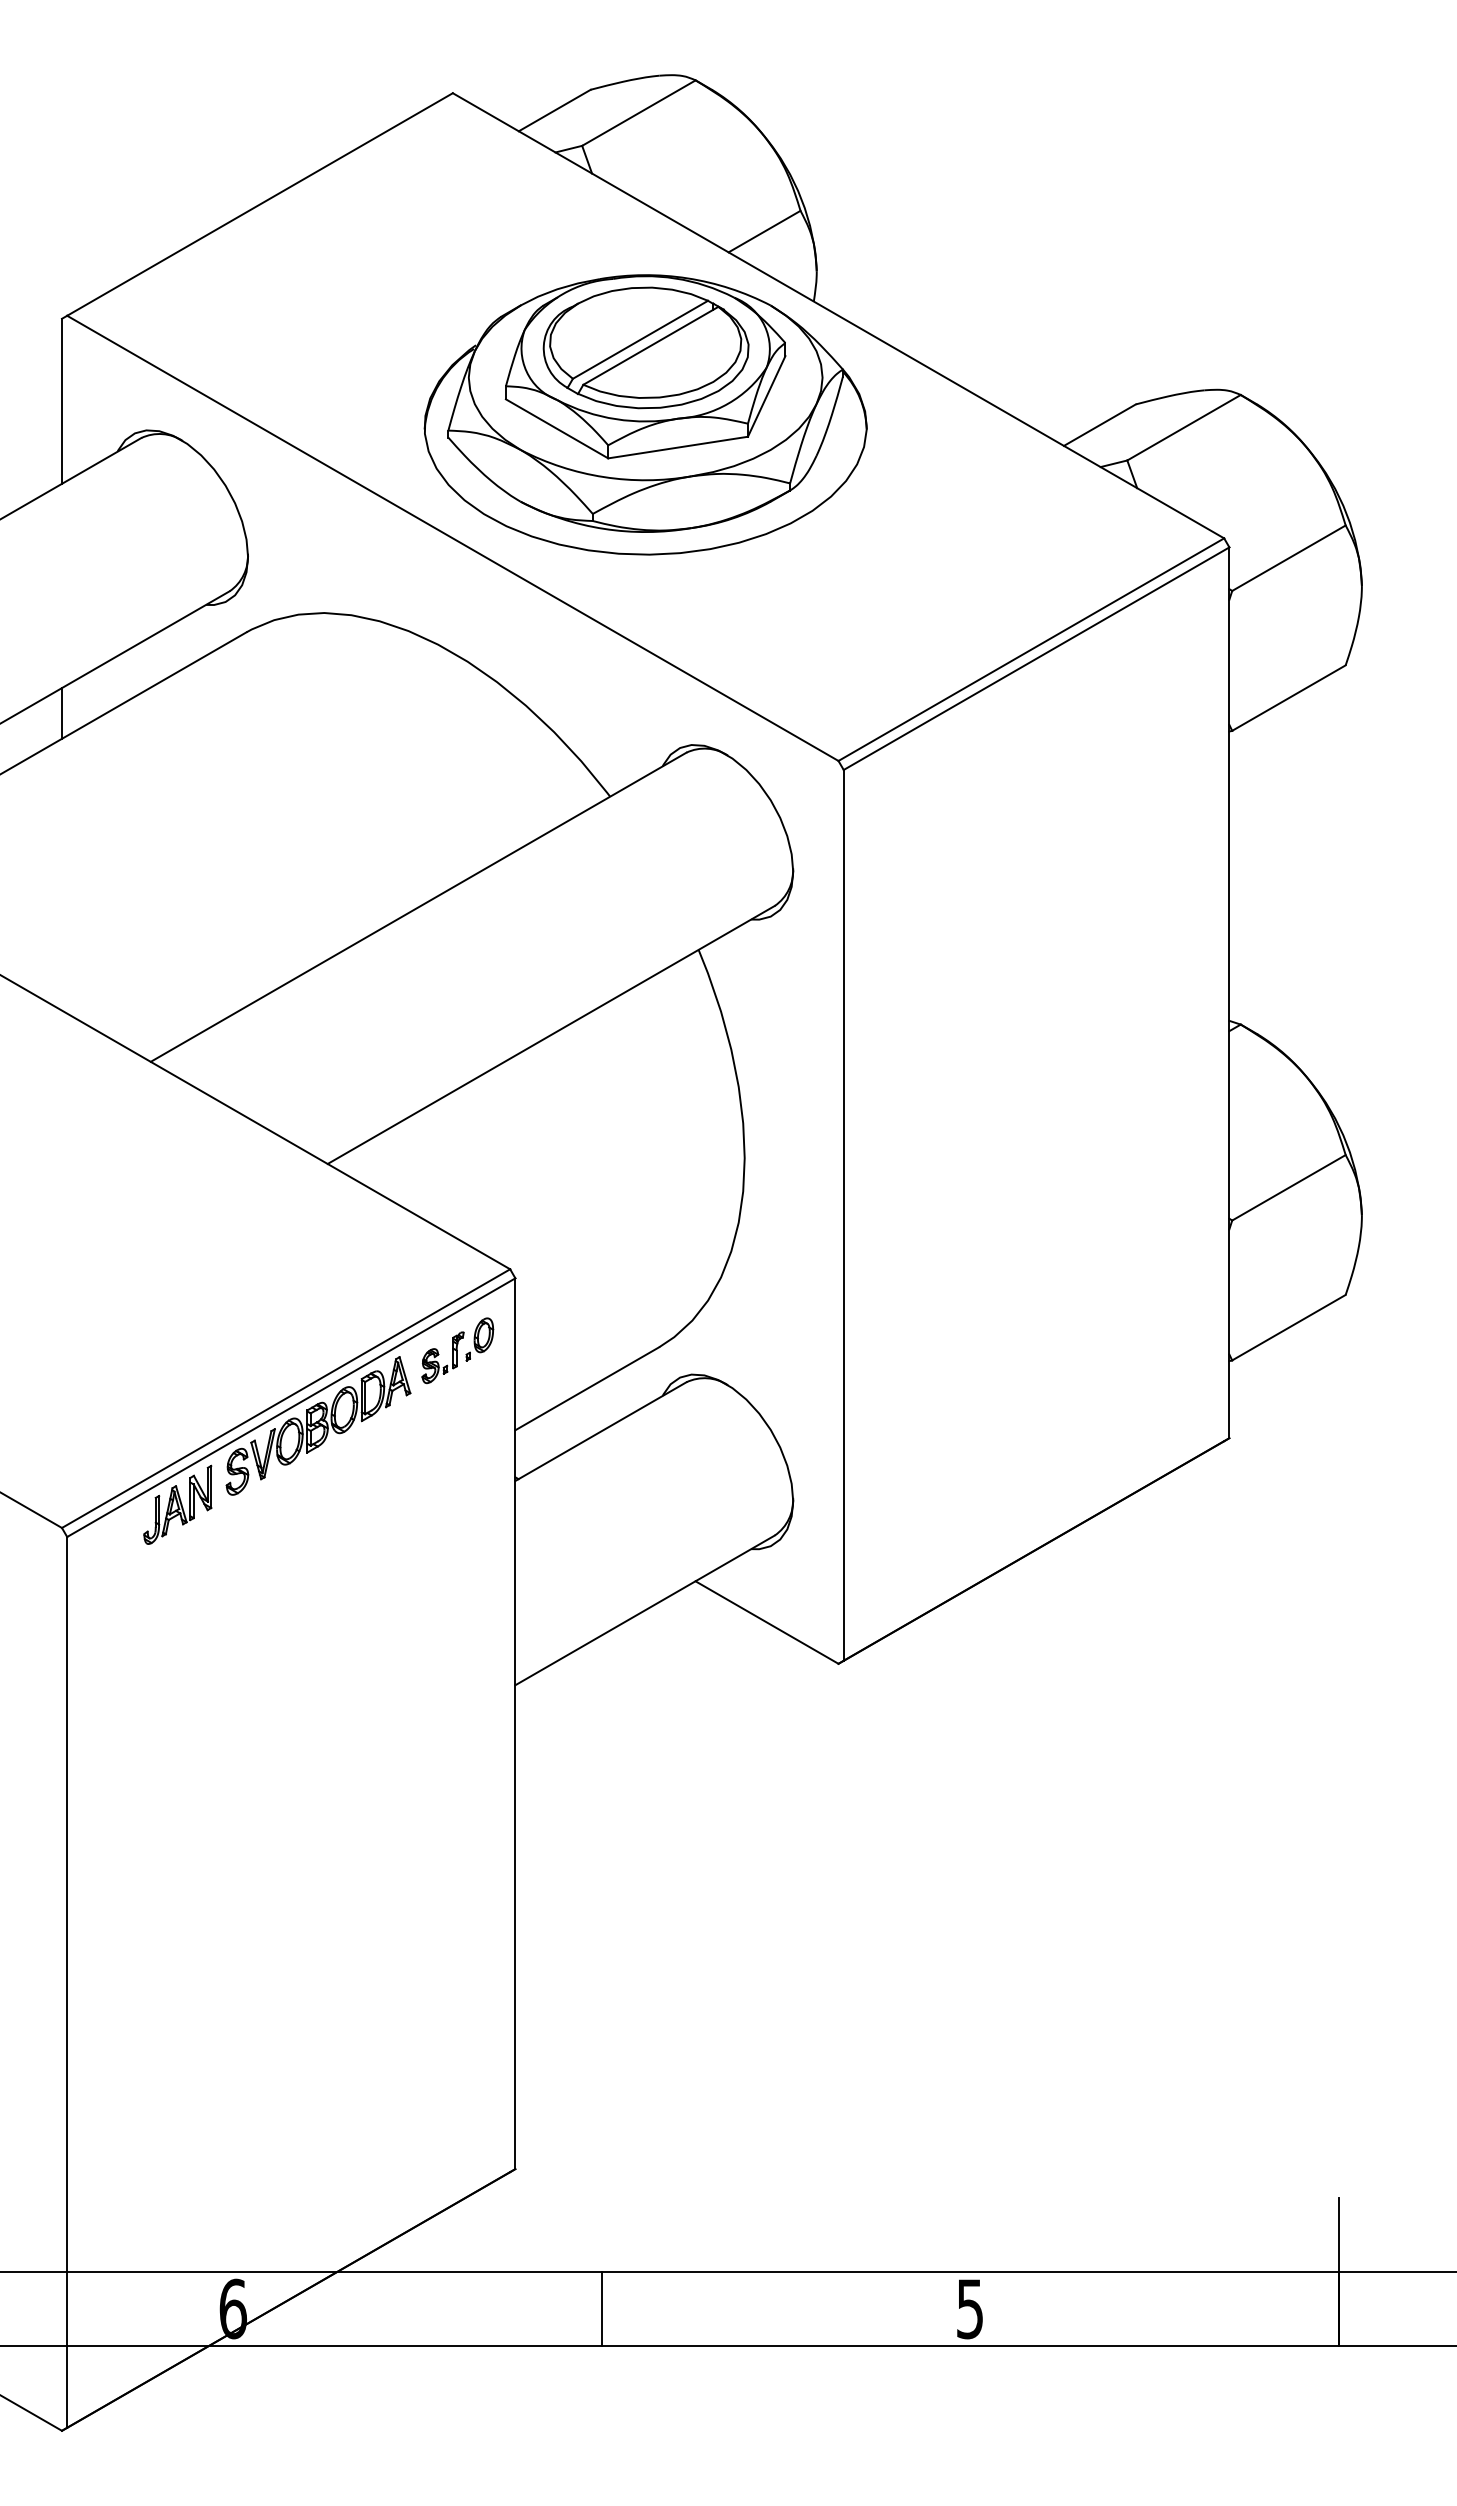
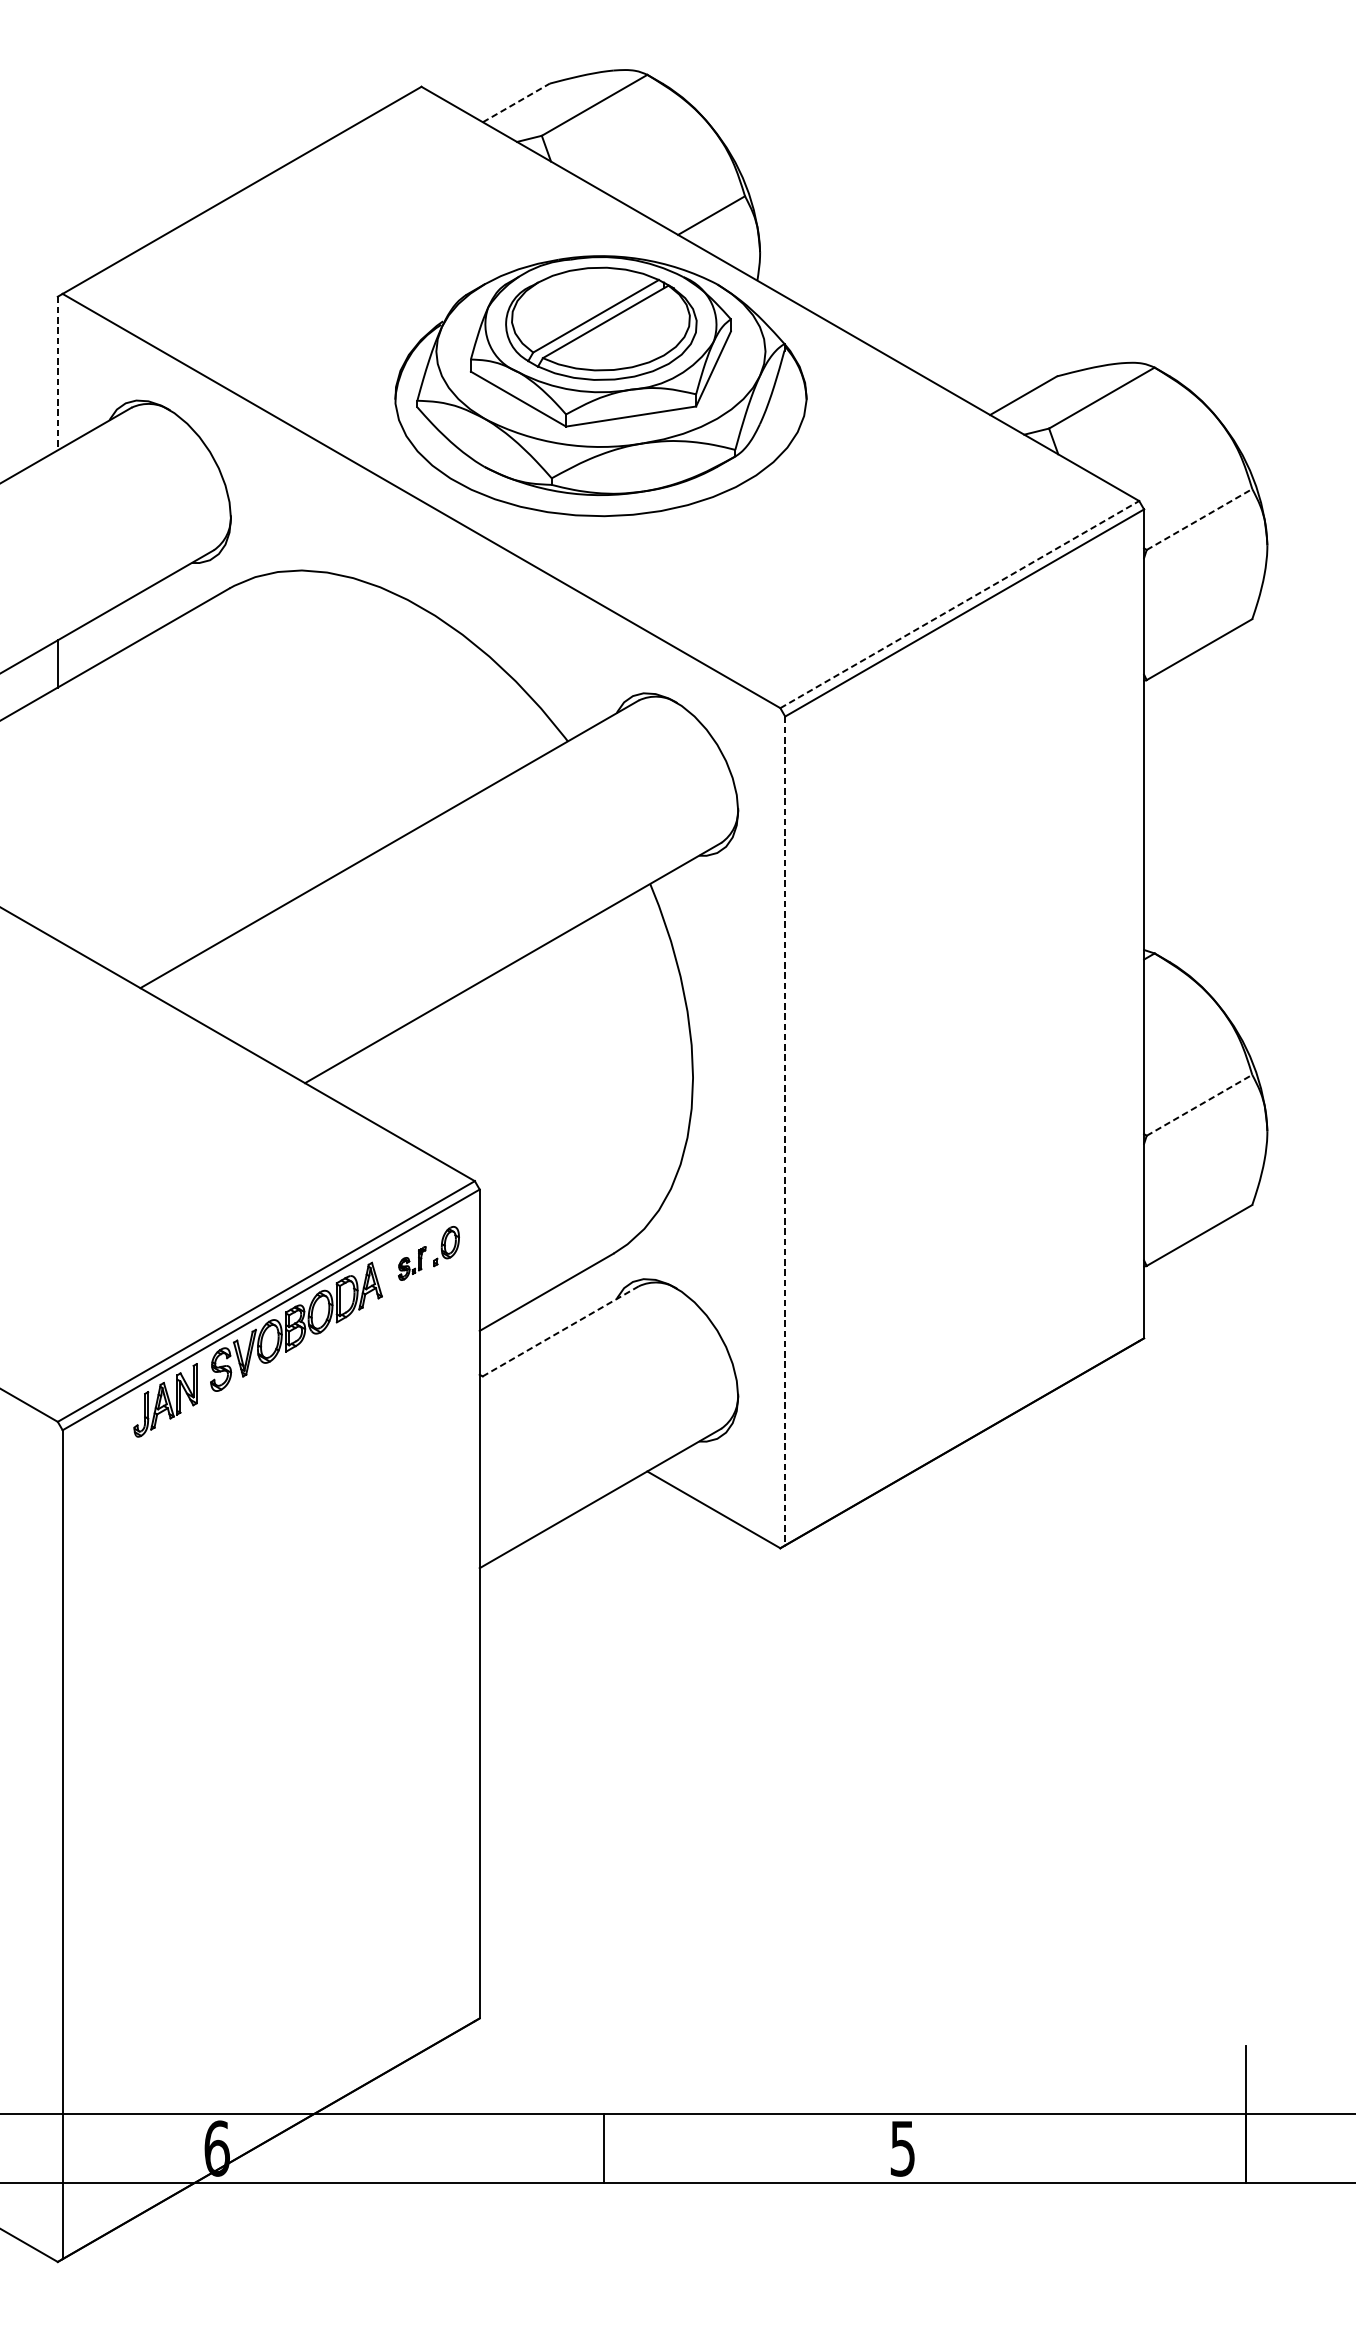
line: (554, 110) -> (516, 102), solid -> dashed
line: (61, 401) -> (57, 373), solid -> dashed
line: (1288, 558) -> (1199, 519), solid -> dashed
line: (1031, 649) -> (959, 604), solid -> dashed
line: (1288, 1187) -> (1199, 1105), solid -> dashed
line: (843, 1215) -> (785, 1131), solid -> dashed
part: (442, 1357) -> (411, 1263), size x0.7
line: (600, 1431) -> (558, 1332), solid -> dashed
line: (602, 2308) -> (604, 2148), moved

